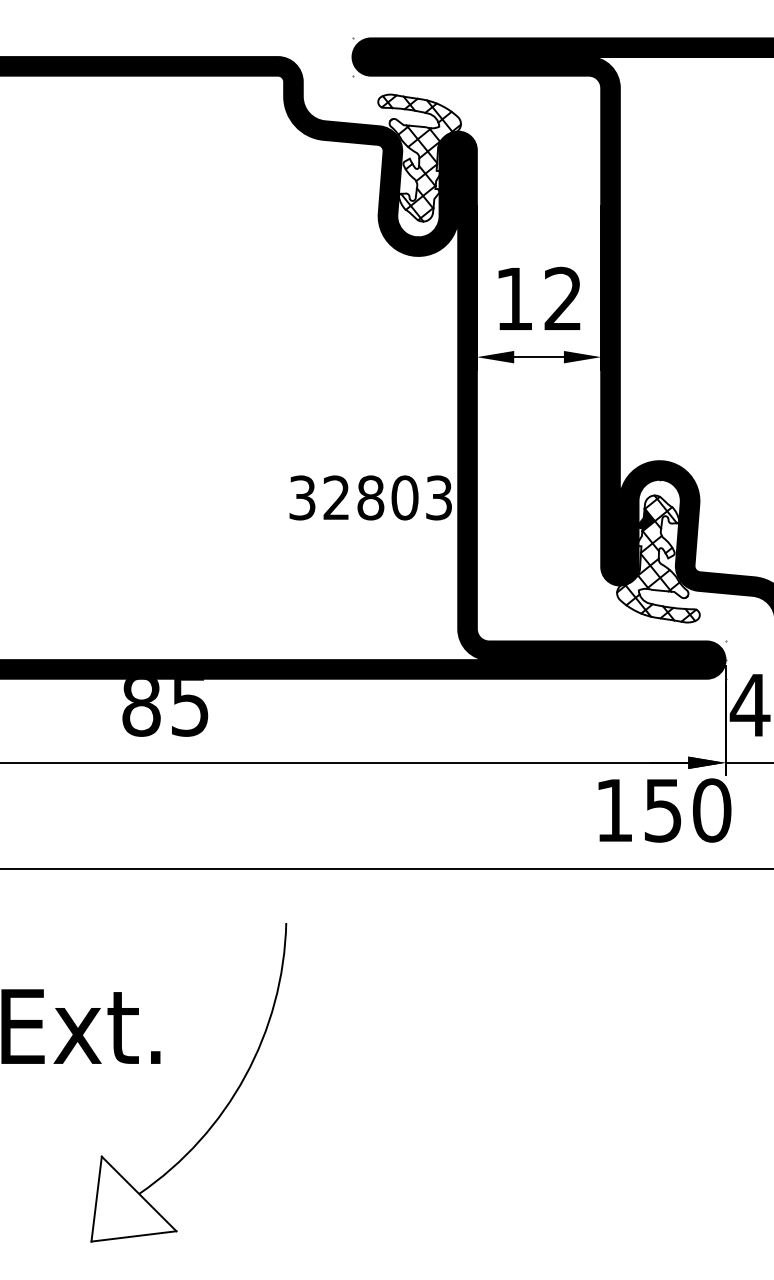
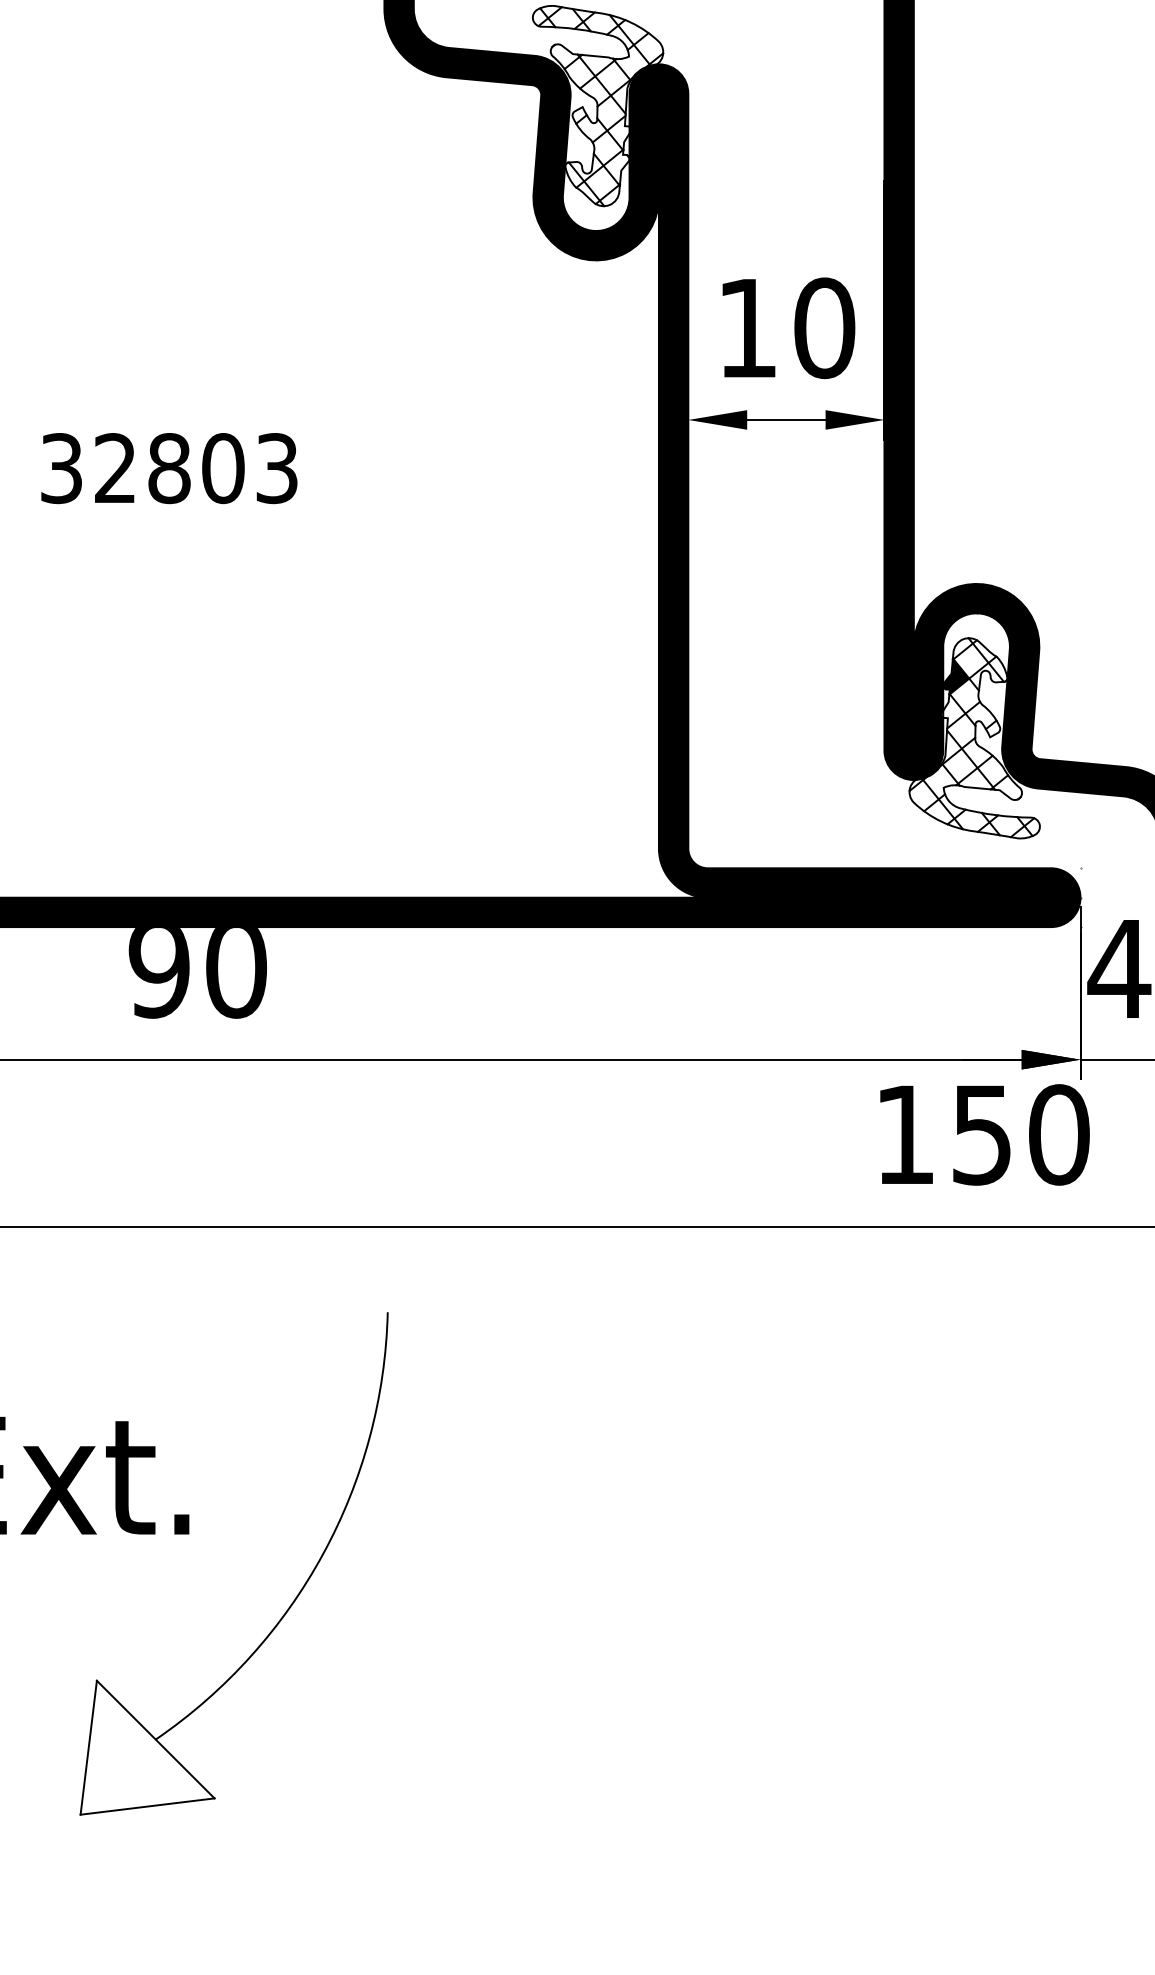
text: (563, 298) -> (824, 327), 12 -> 10
text: (370, 497) -> (168, 467), moved
text: (165, 707) -> (197, 972), 85 -> 90

